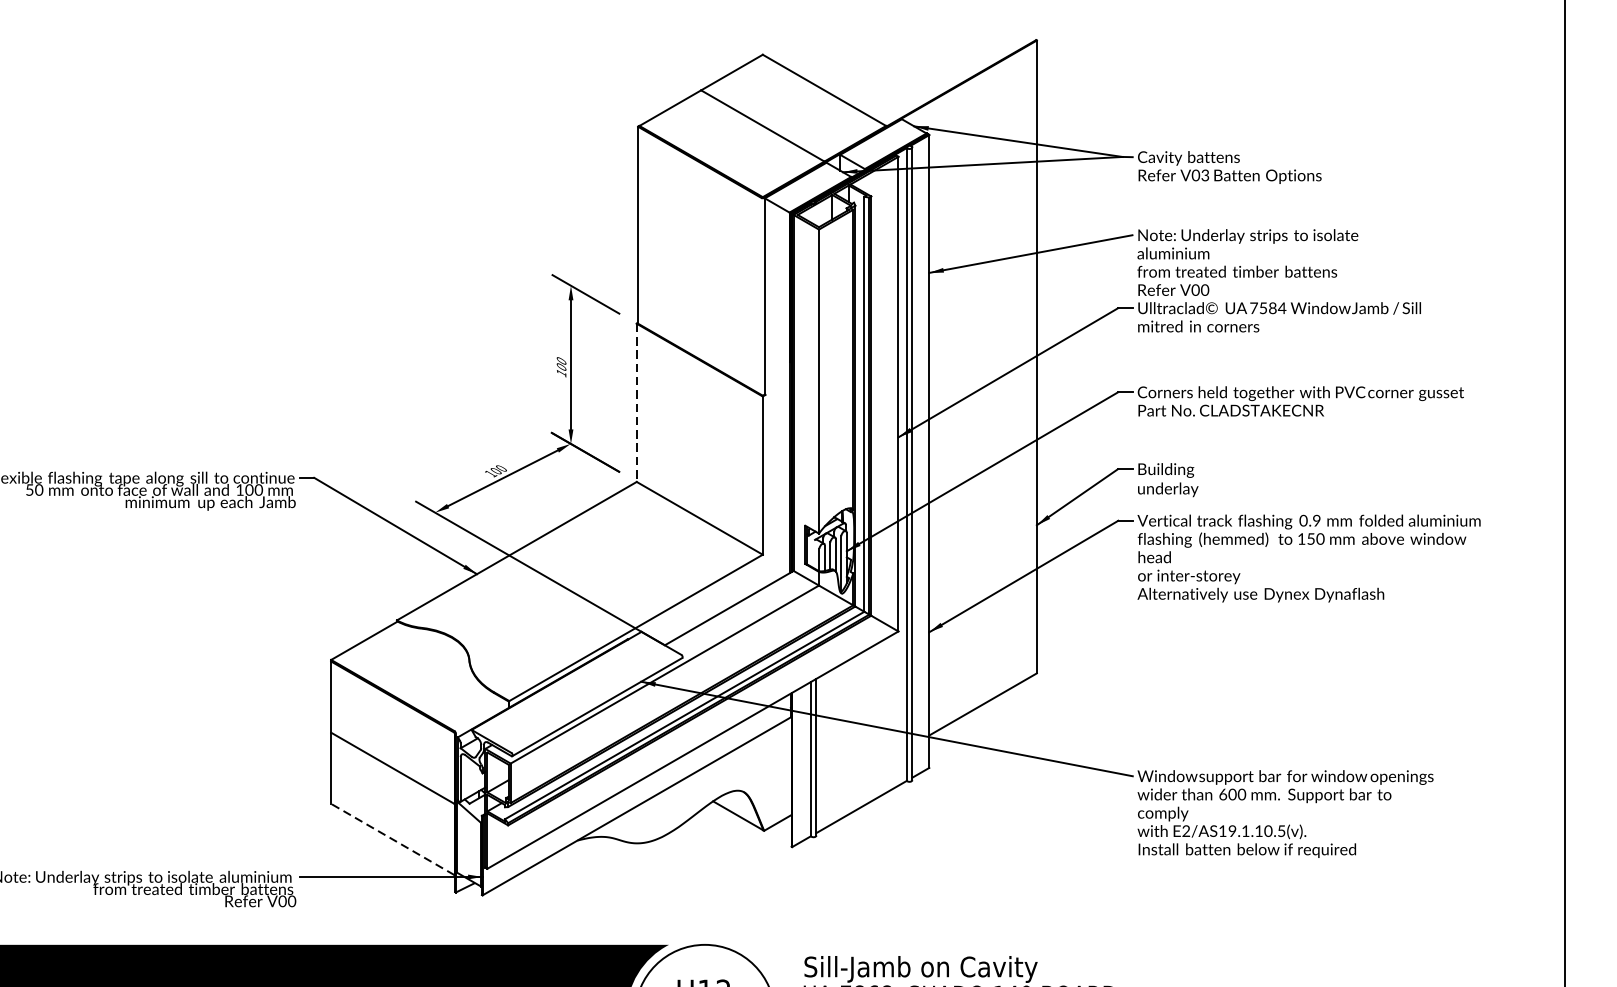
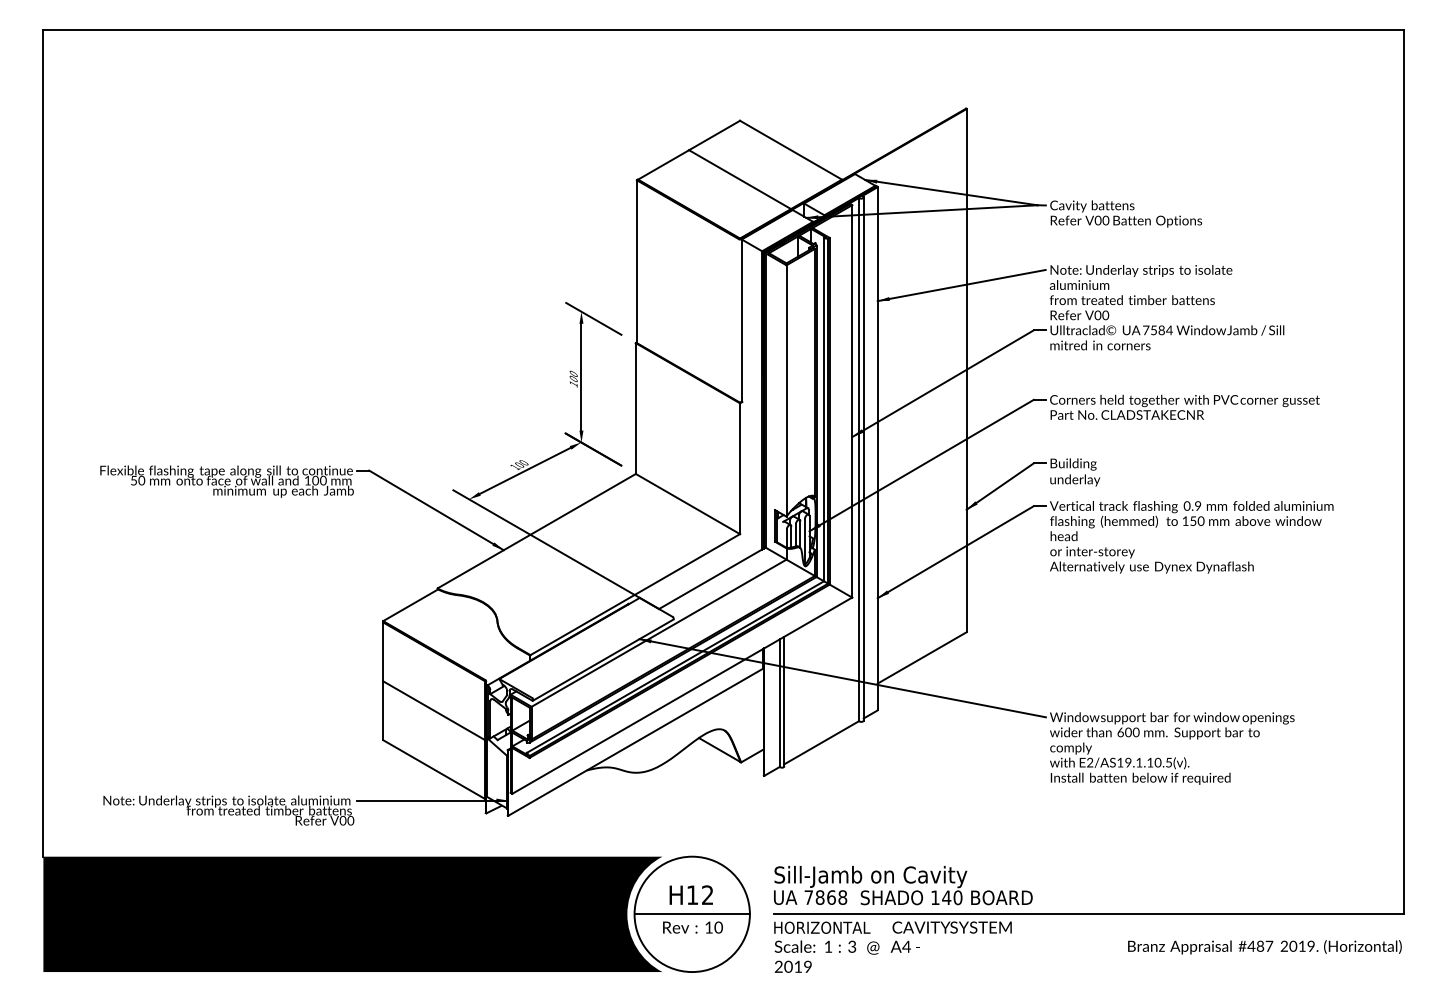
text: (1204, 176) -> (1105, 221), V03 -> V00
line: (636, 403) -> (635, 409), dashed -> solid
line: (393, 839) -> (434, 769), dashed -> solid

